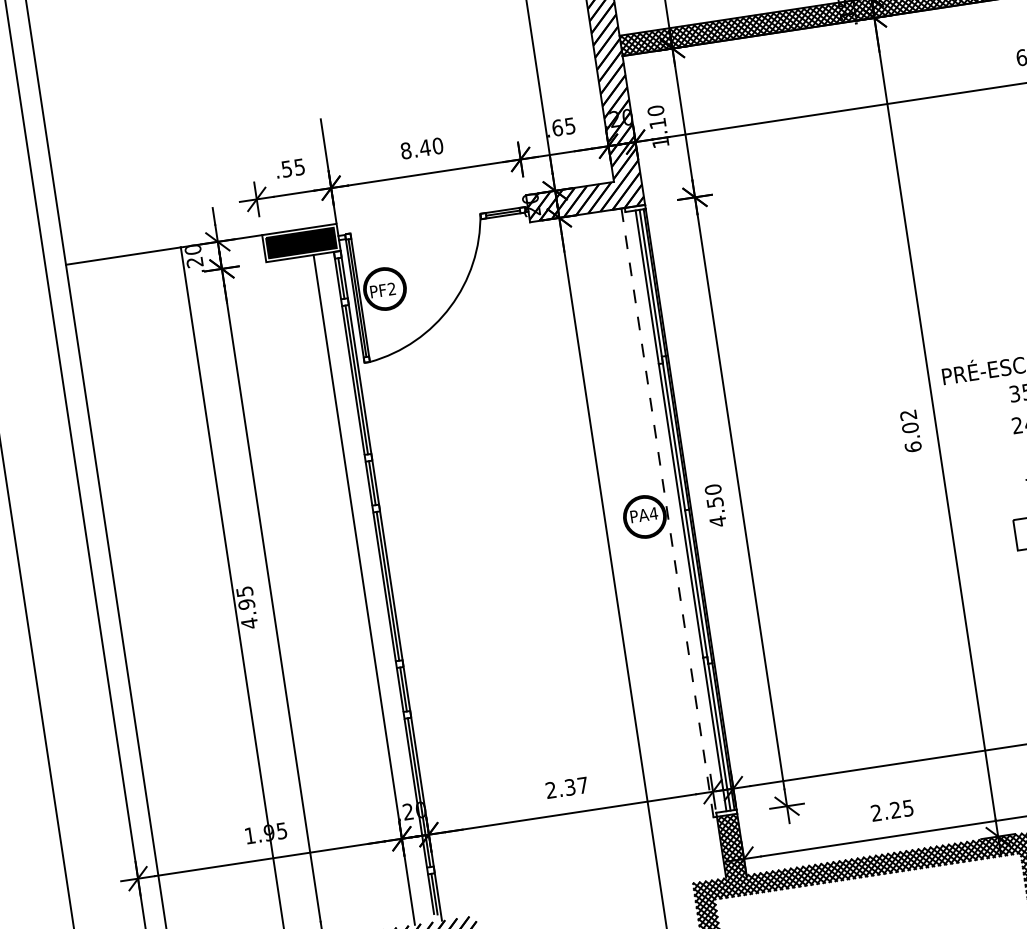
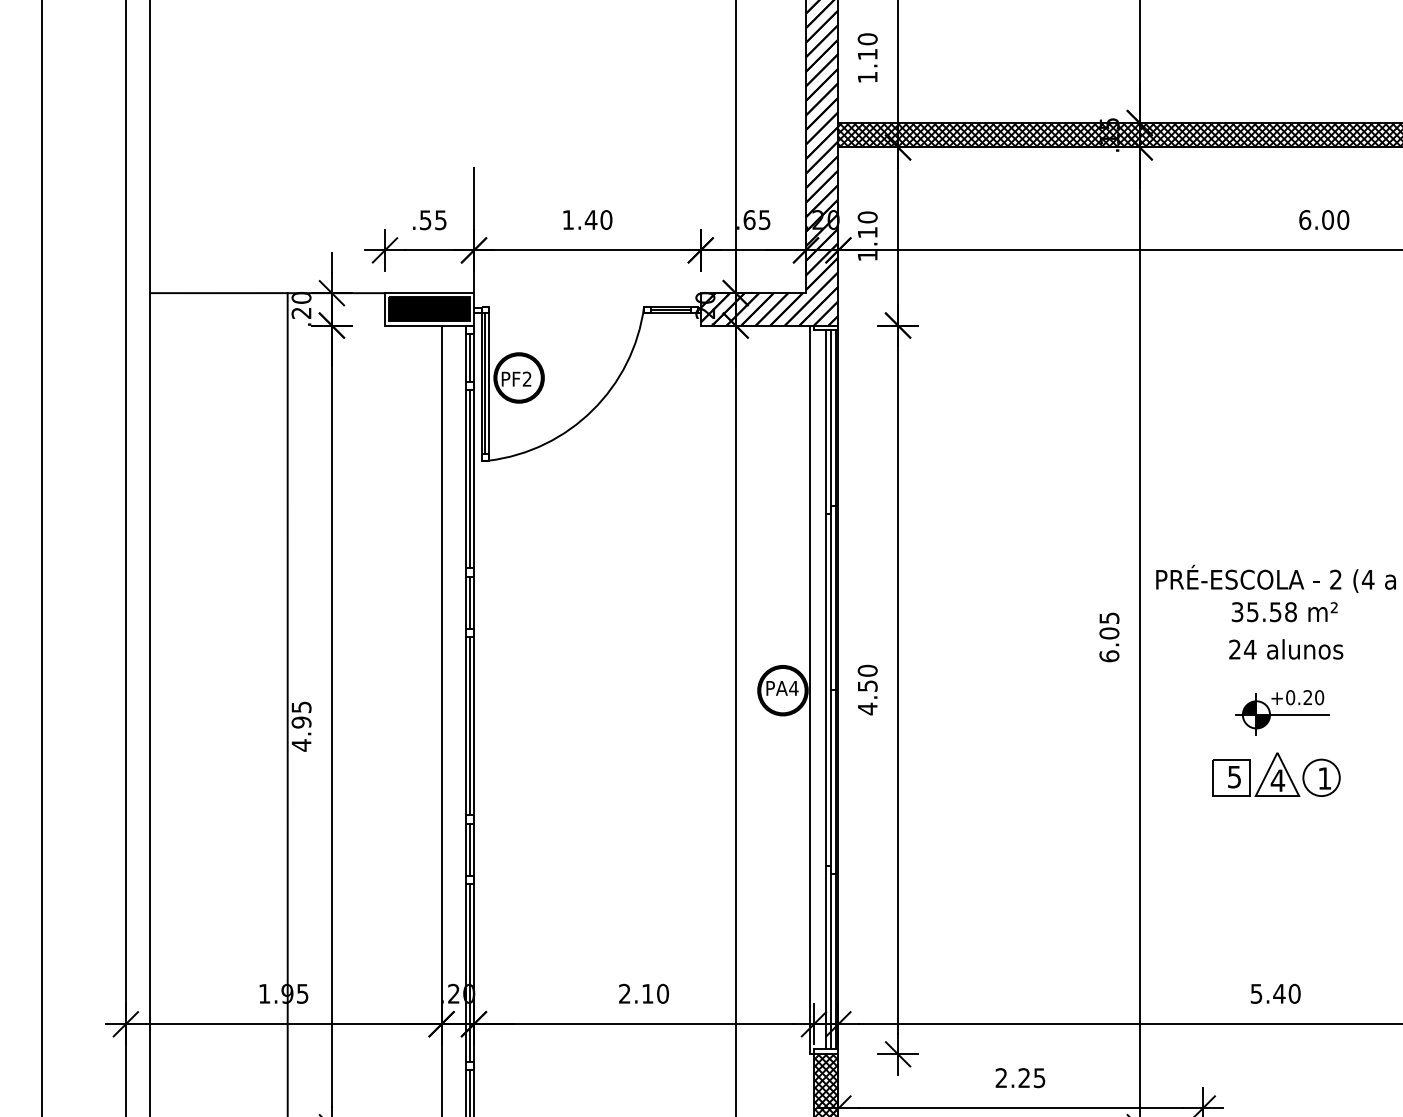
text: (406, 151) -> (568, 220), 8.40 -> 1.40
text: (908, 415) -> (1109, 618), 6.02 -> 6.05
line: (667, 513) -> (810, 690), dashed -> solid
text: (576, 786) -> (655, 993), 2.37 -> 2.10

